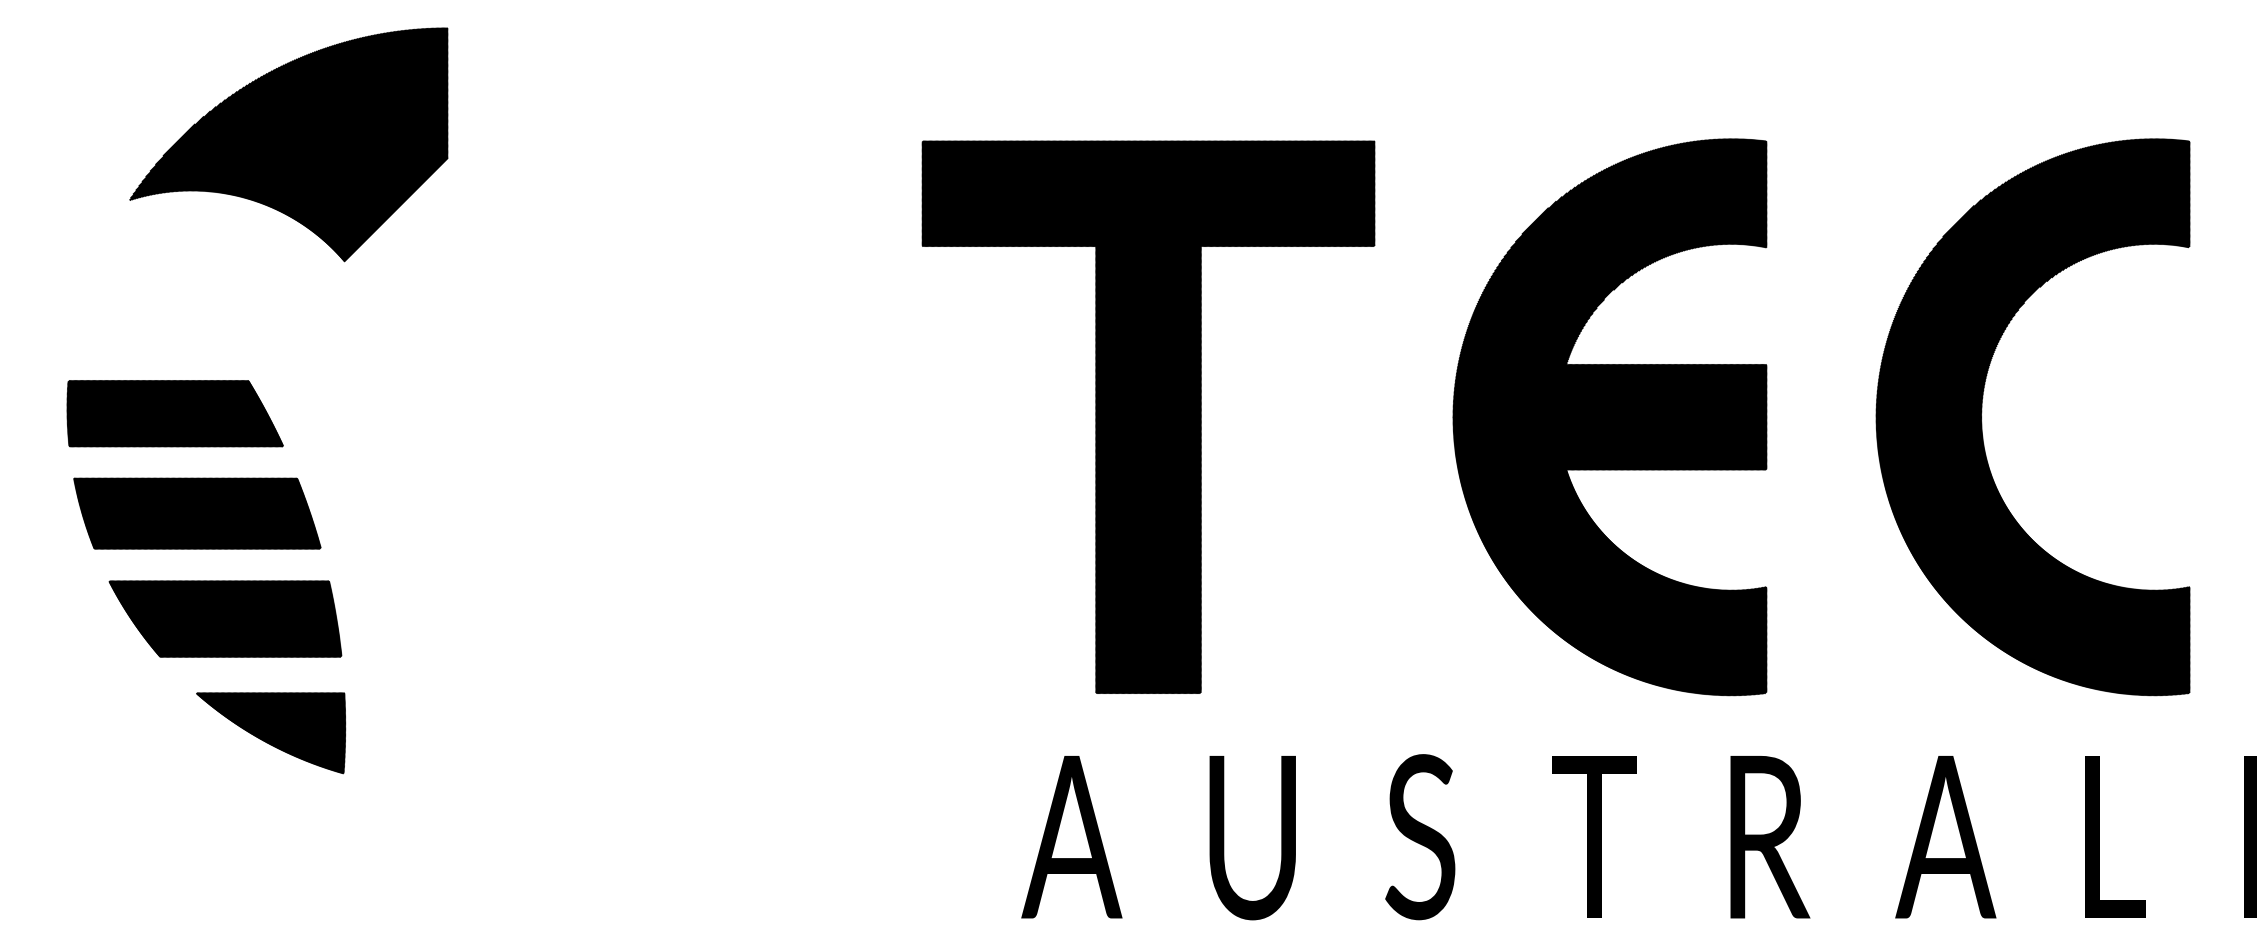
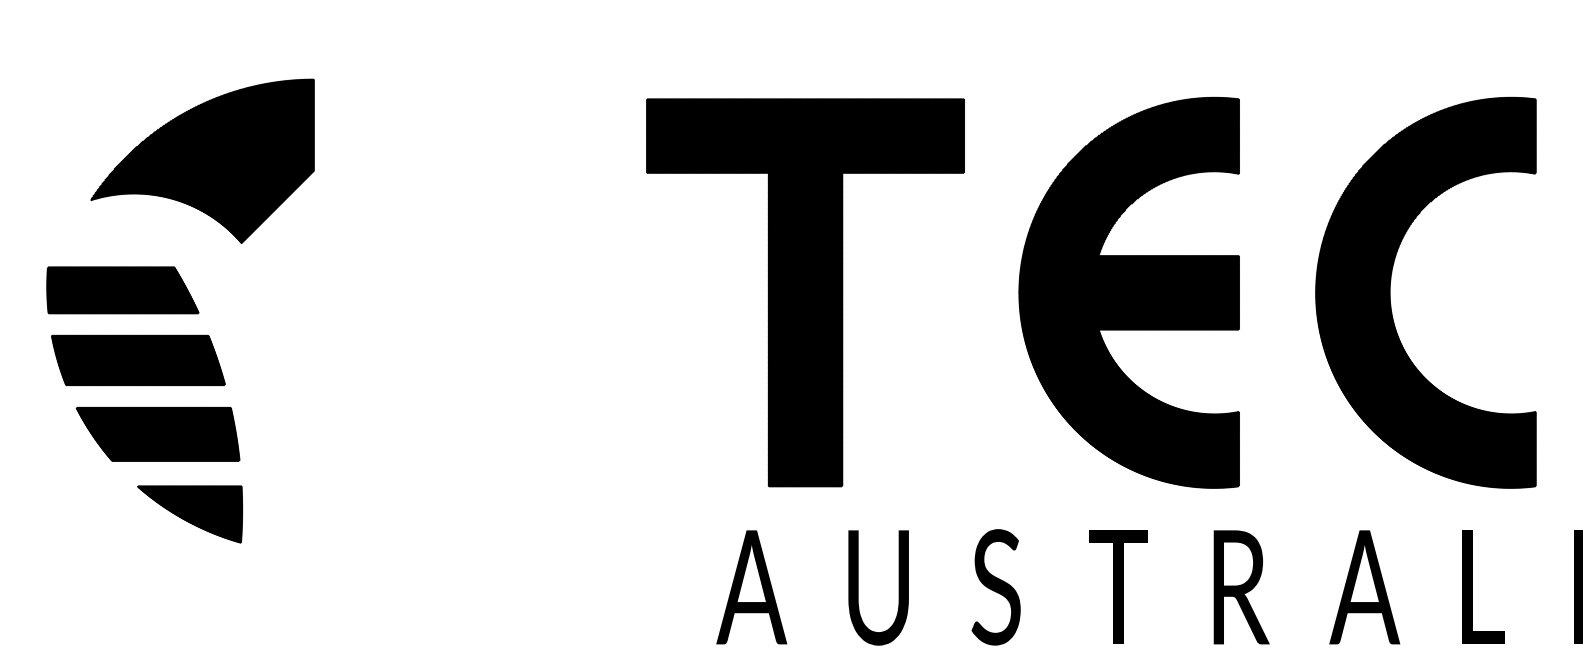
part: (288, 144) -> (202, 161), moved

